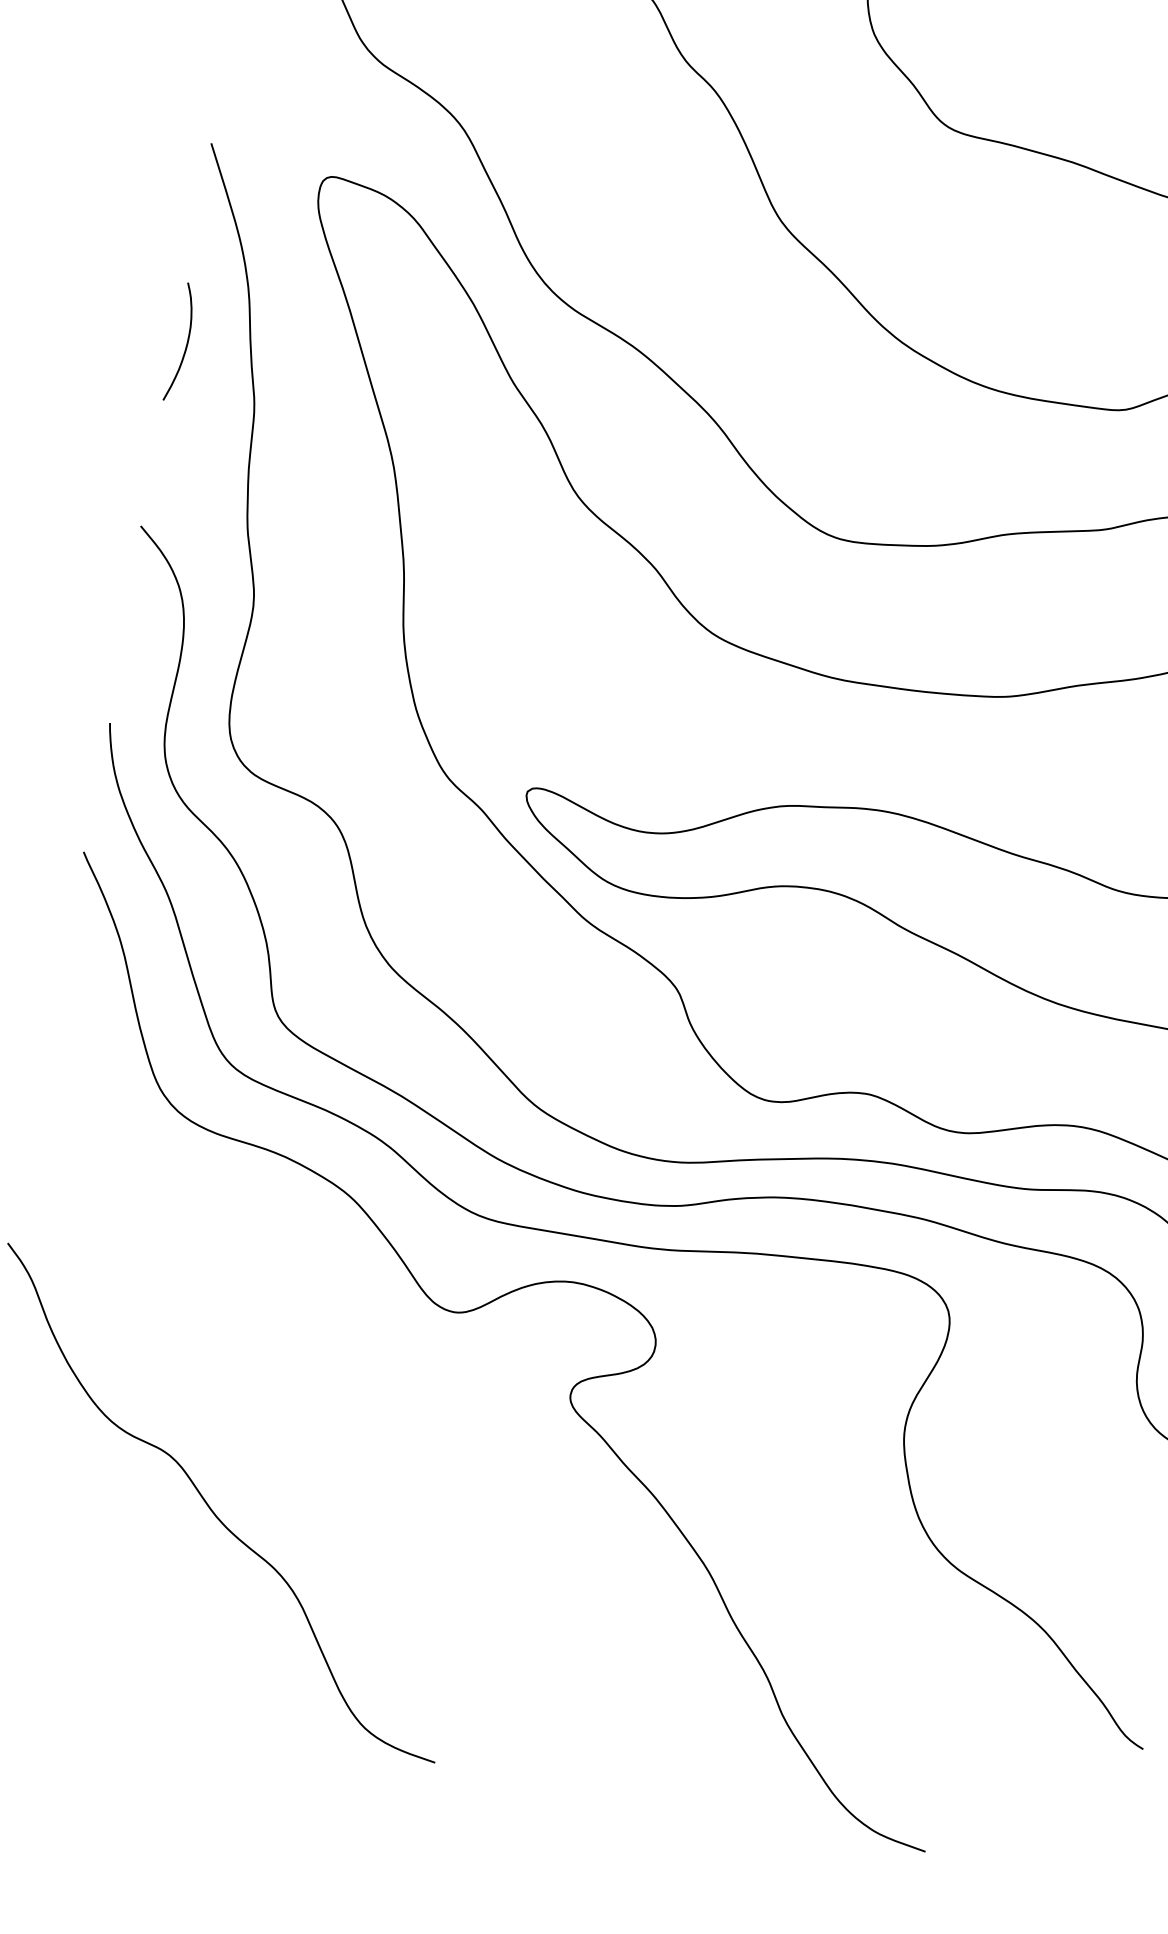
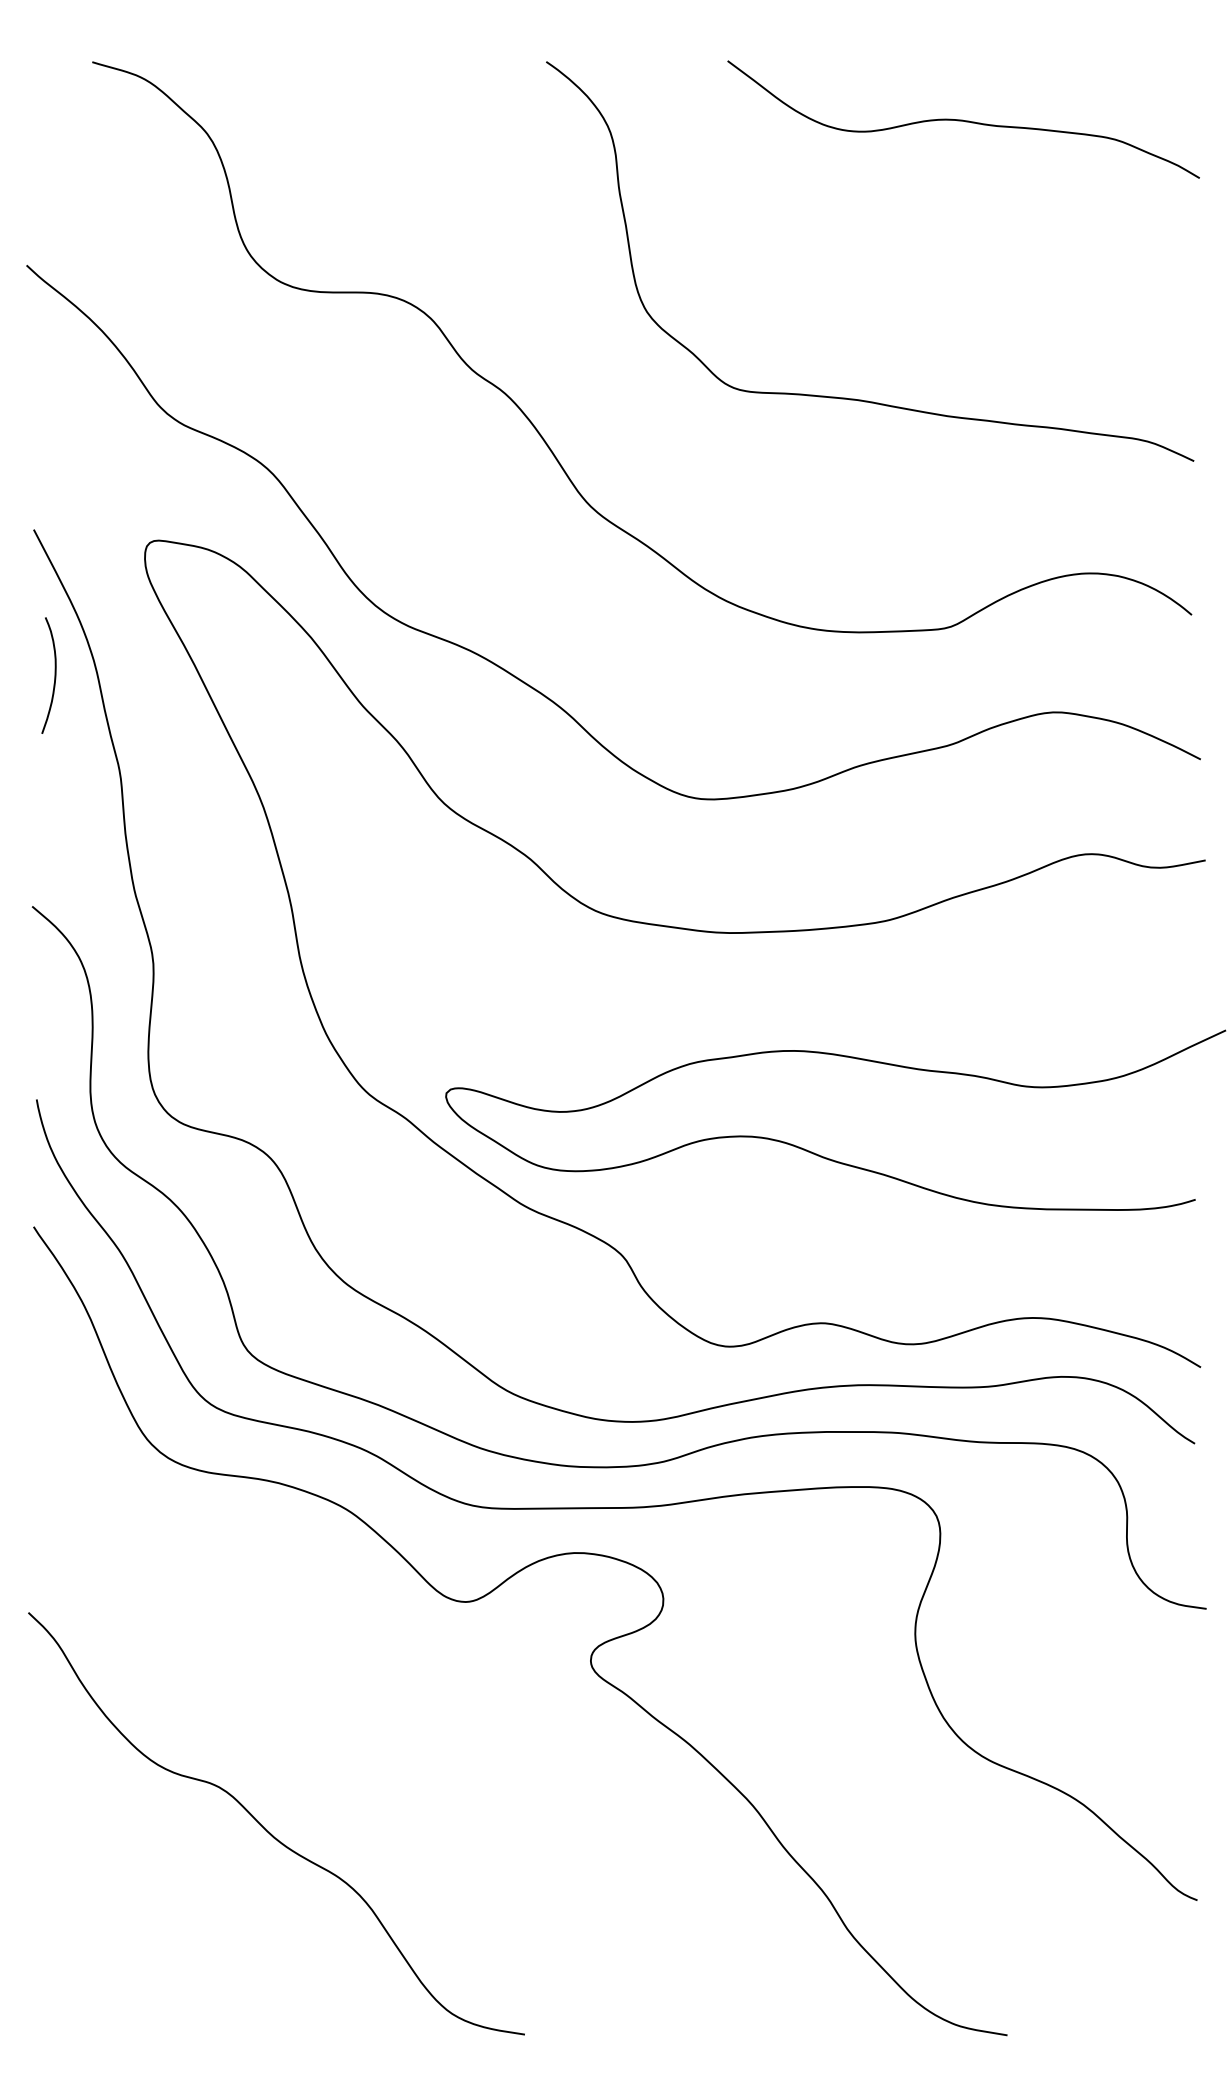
curve: (186, 343) -> (54, 675), moved

